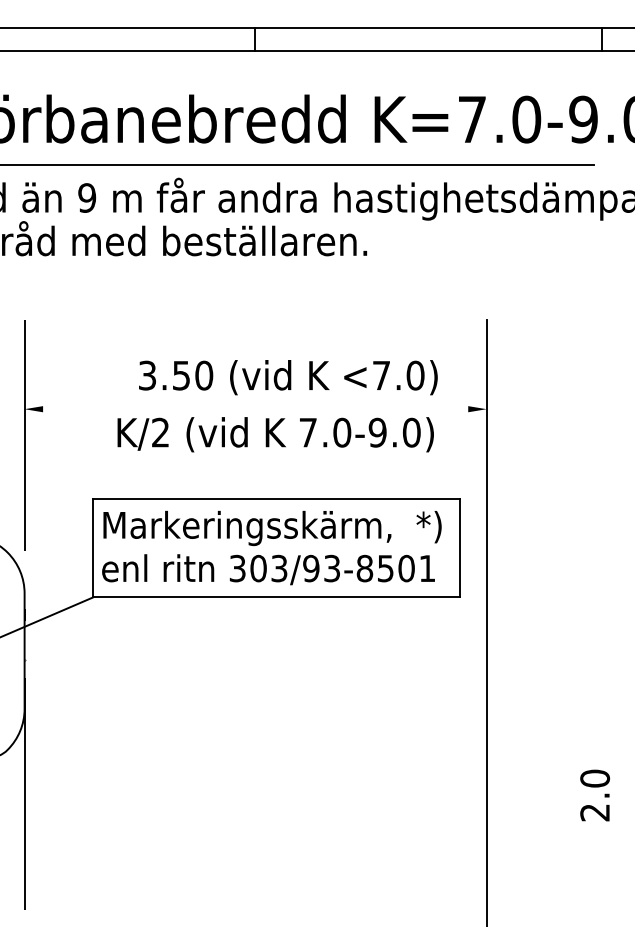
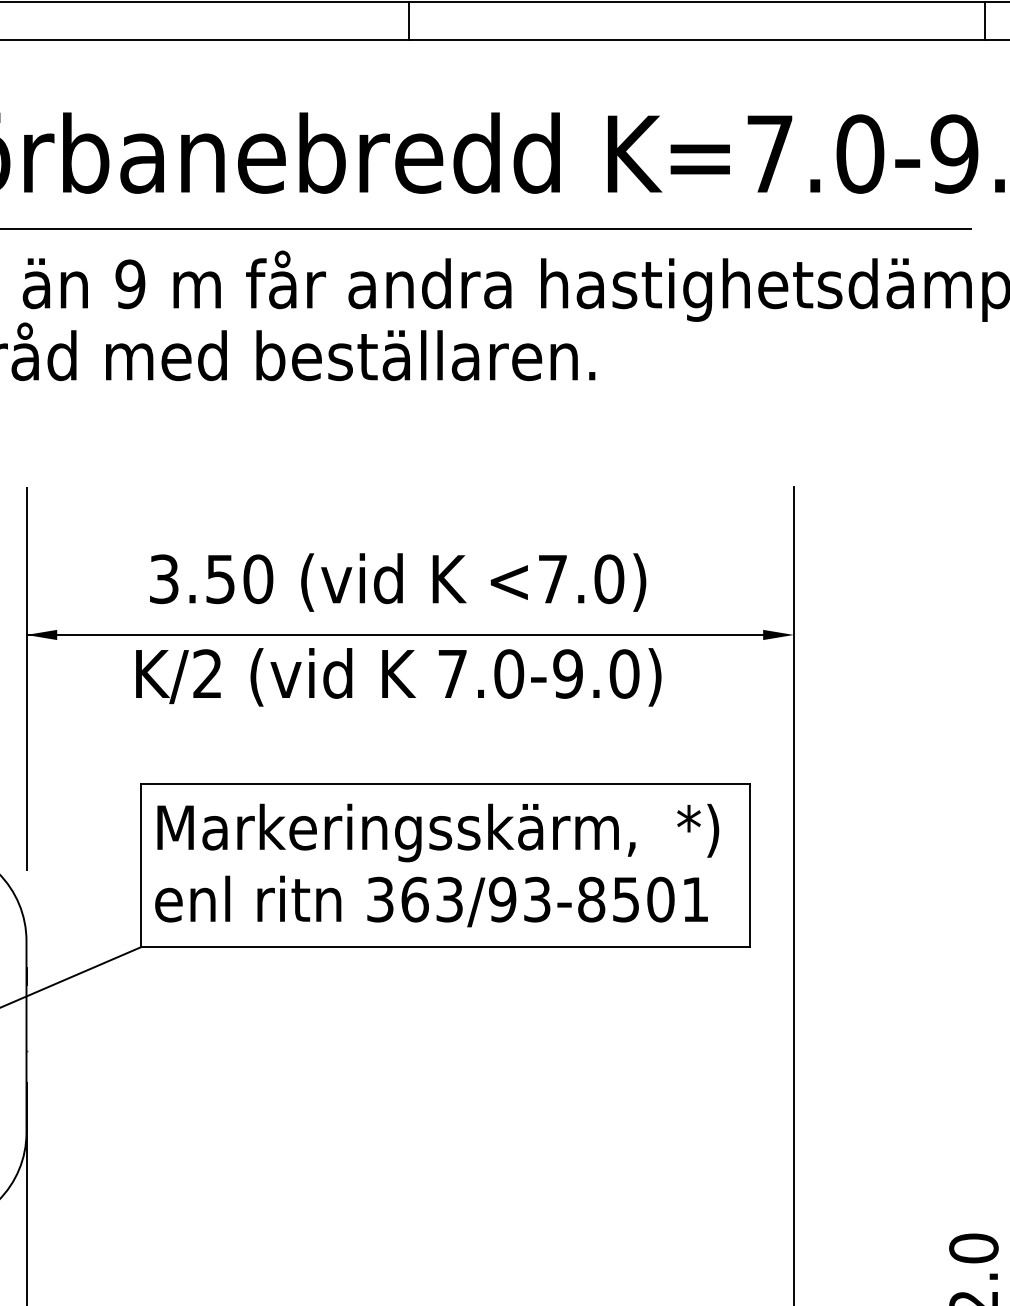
text: (288, 377) -> (398, 582), moved
line: (246, 409) -> (394, 635), added
text: (275, 434) -> (398, 676), moved
text: (258, 568) -> (414, 899), 303/93-8501 -> 363/93-8501

